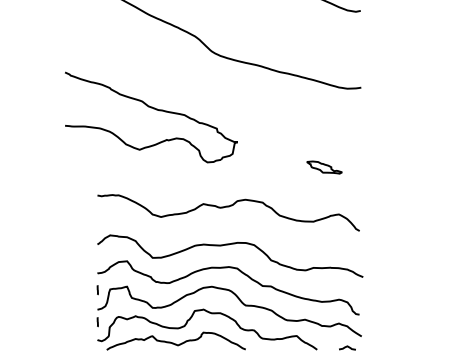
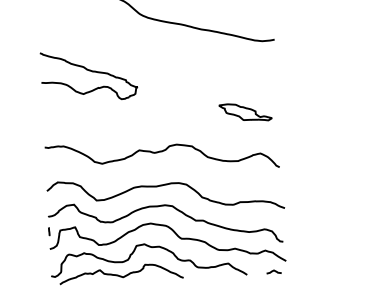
part: (151, 117) -> (89, 75), size x0.62
part: (324, 167) -> (245, 112), size x1.67
curve: (97, 322) -> (50, 260), removed

